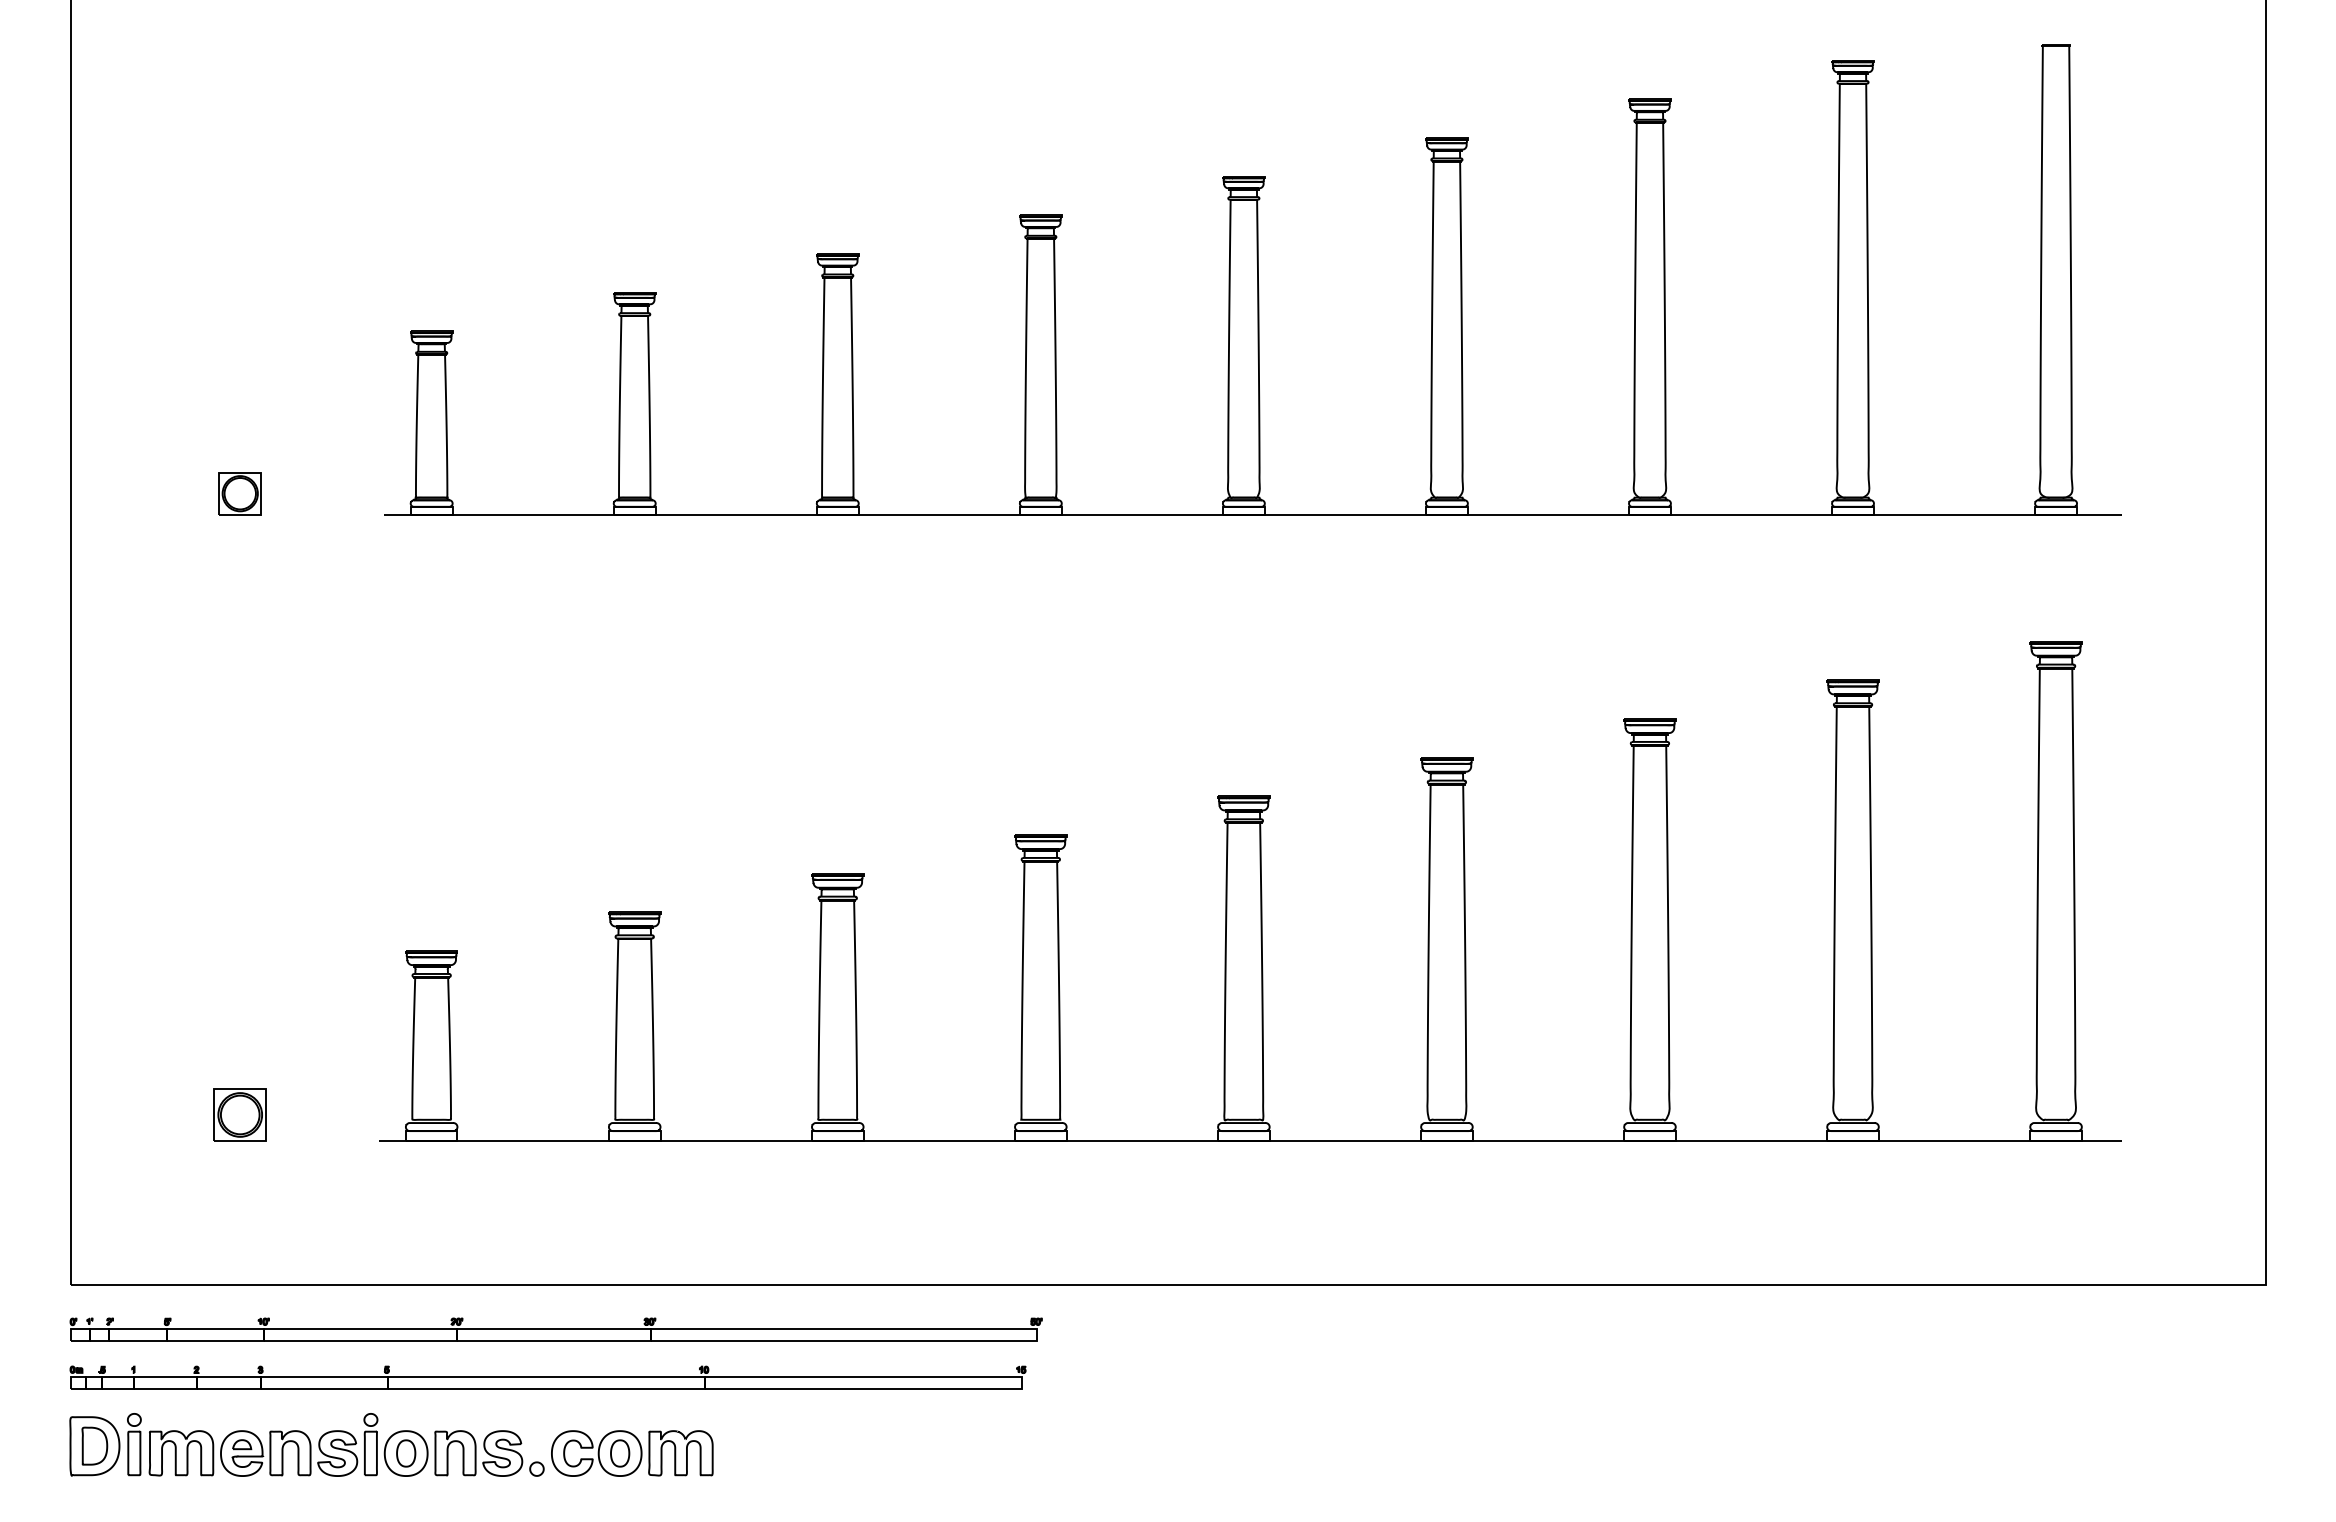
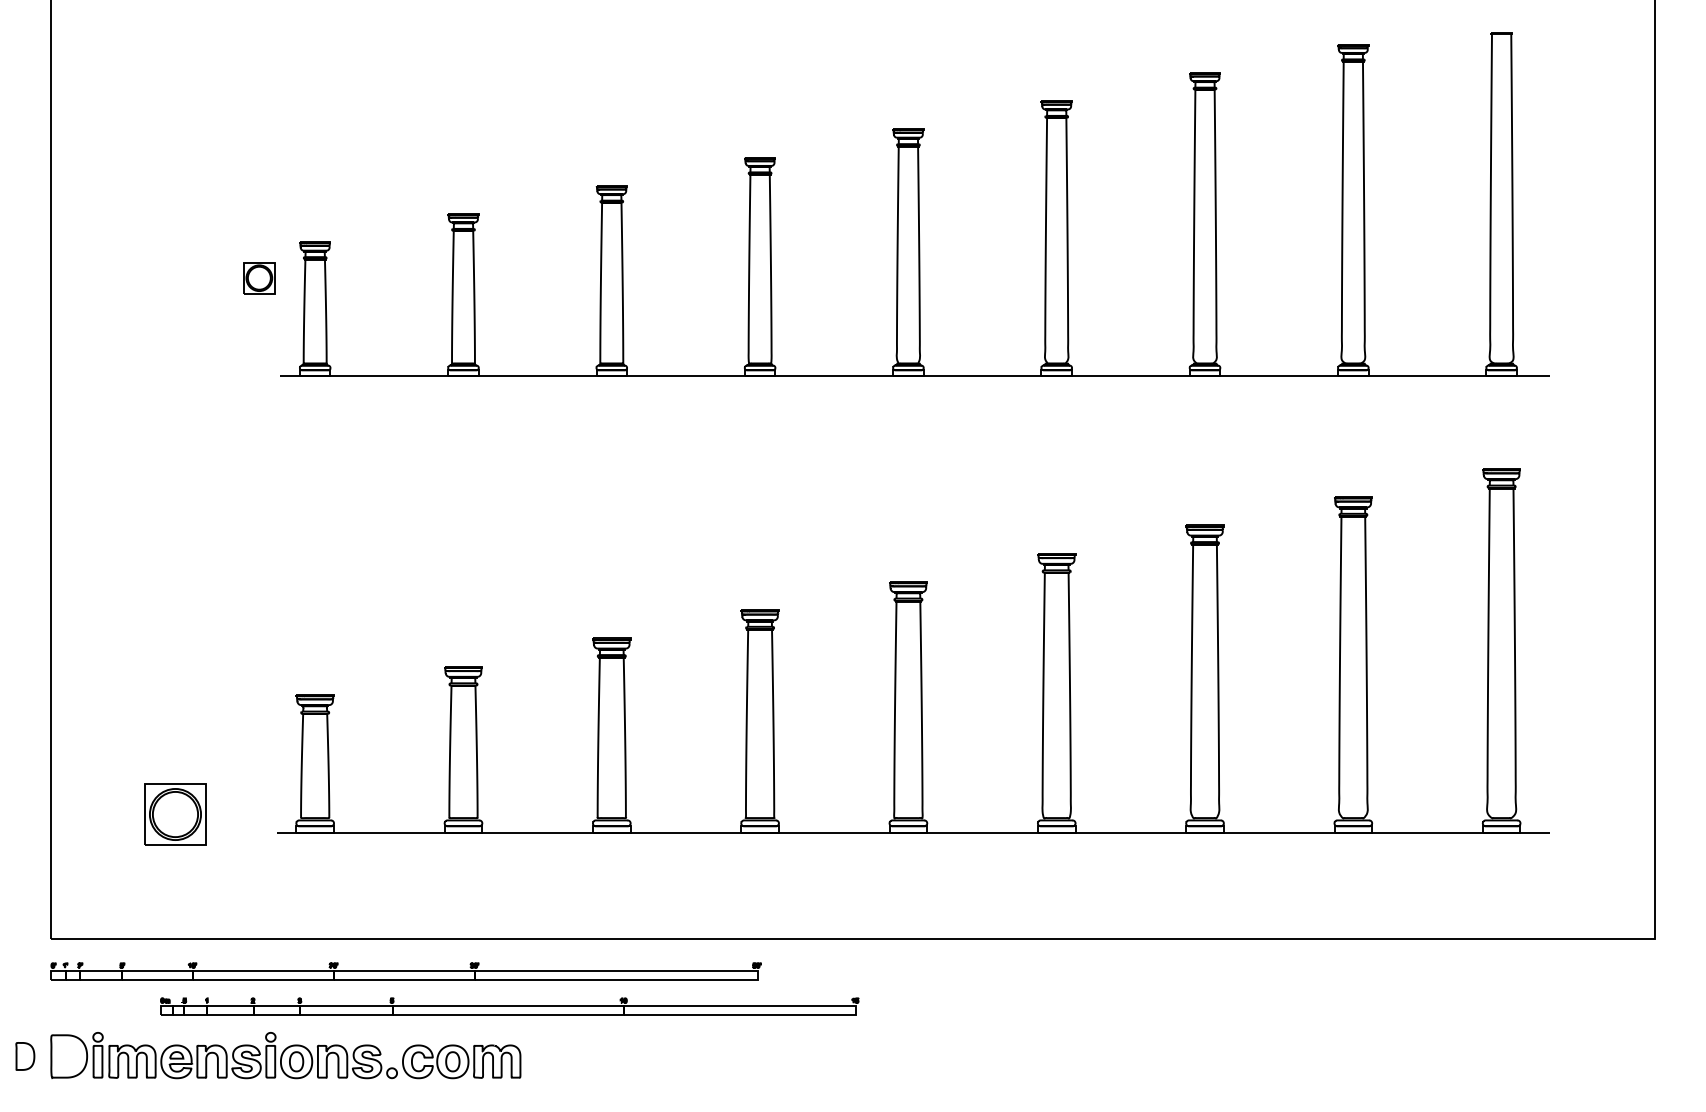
part: (239, 493) -> (258, 278), moved
part: (239, 1114) -> (174, 814), size x1.6
part: (547, 1377) -> (509, 1006), moved
part: (94, 1445) -> (25, 1055), moved

